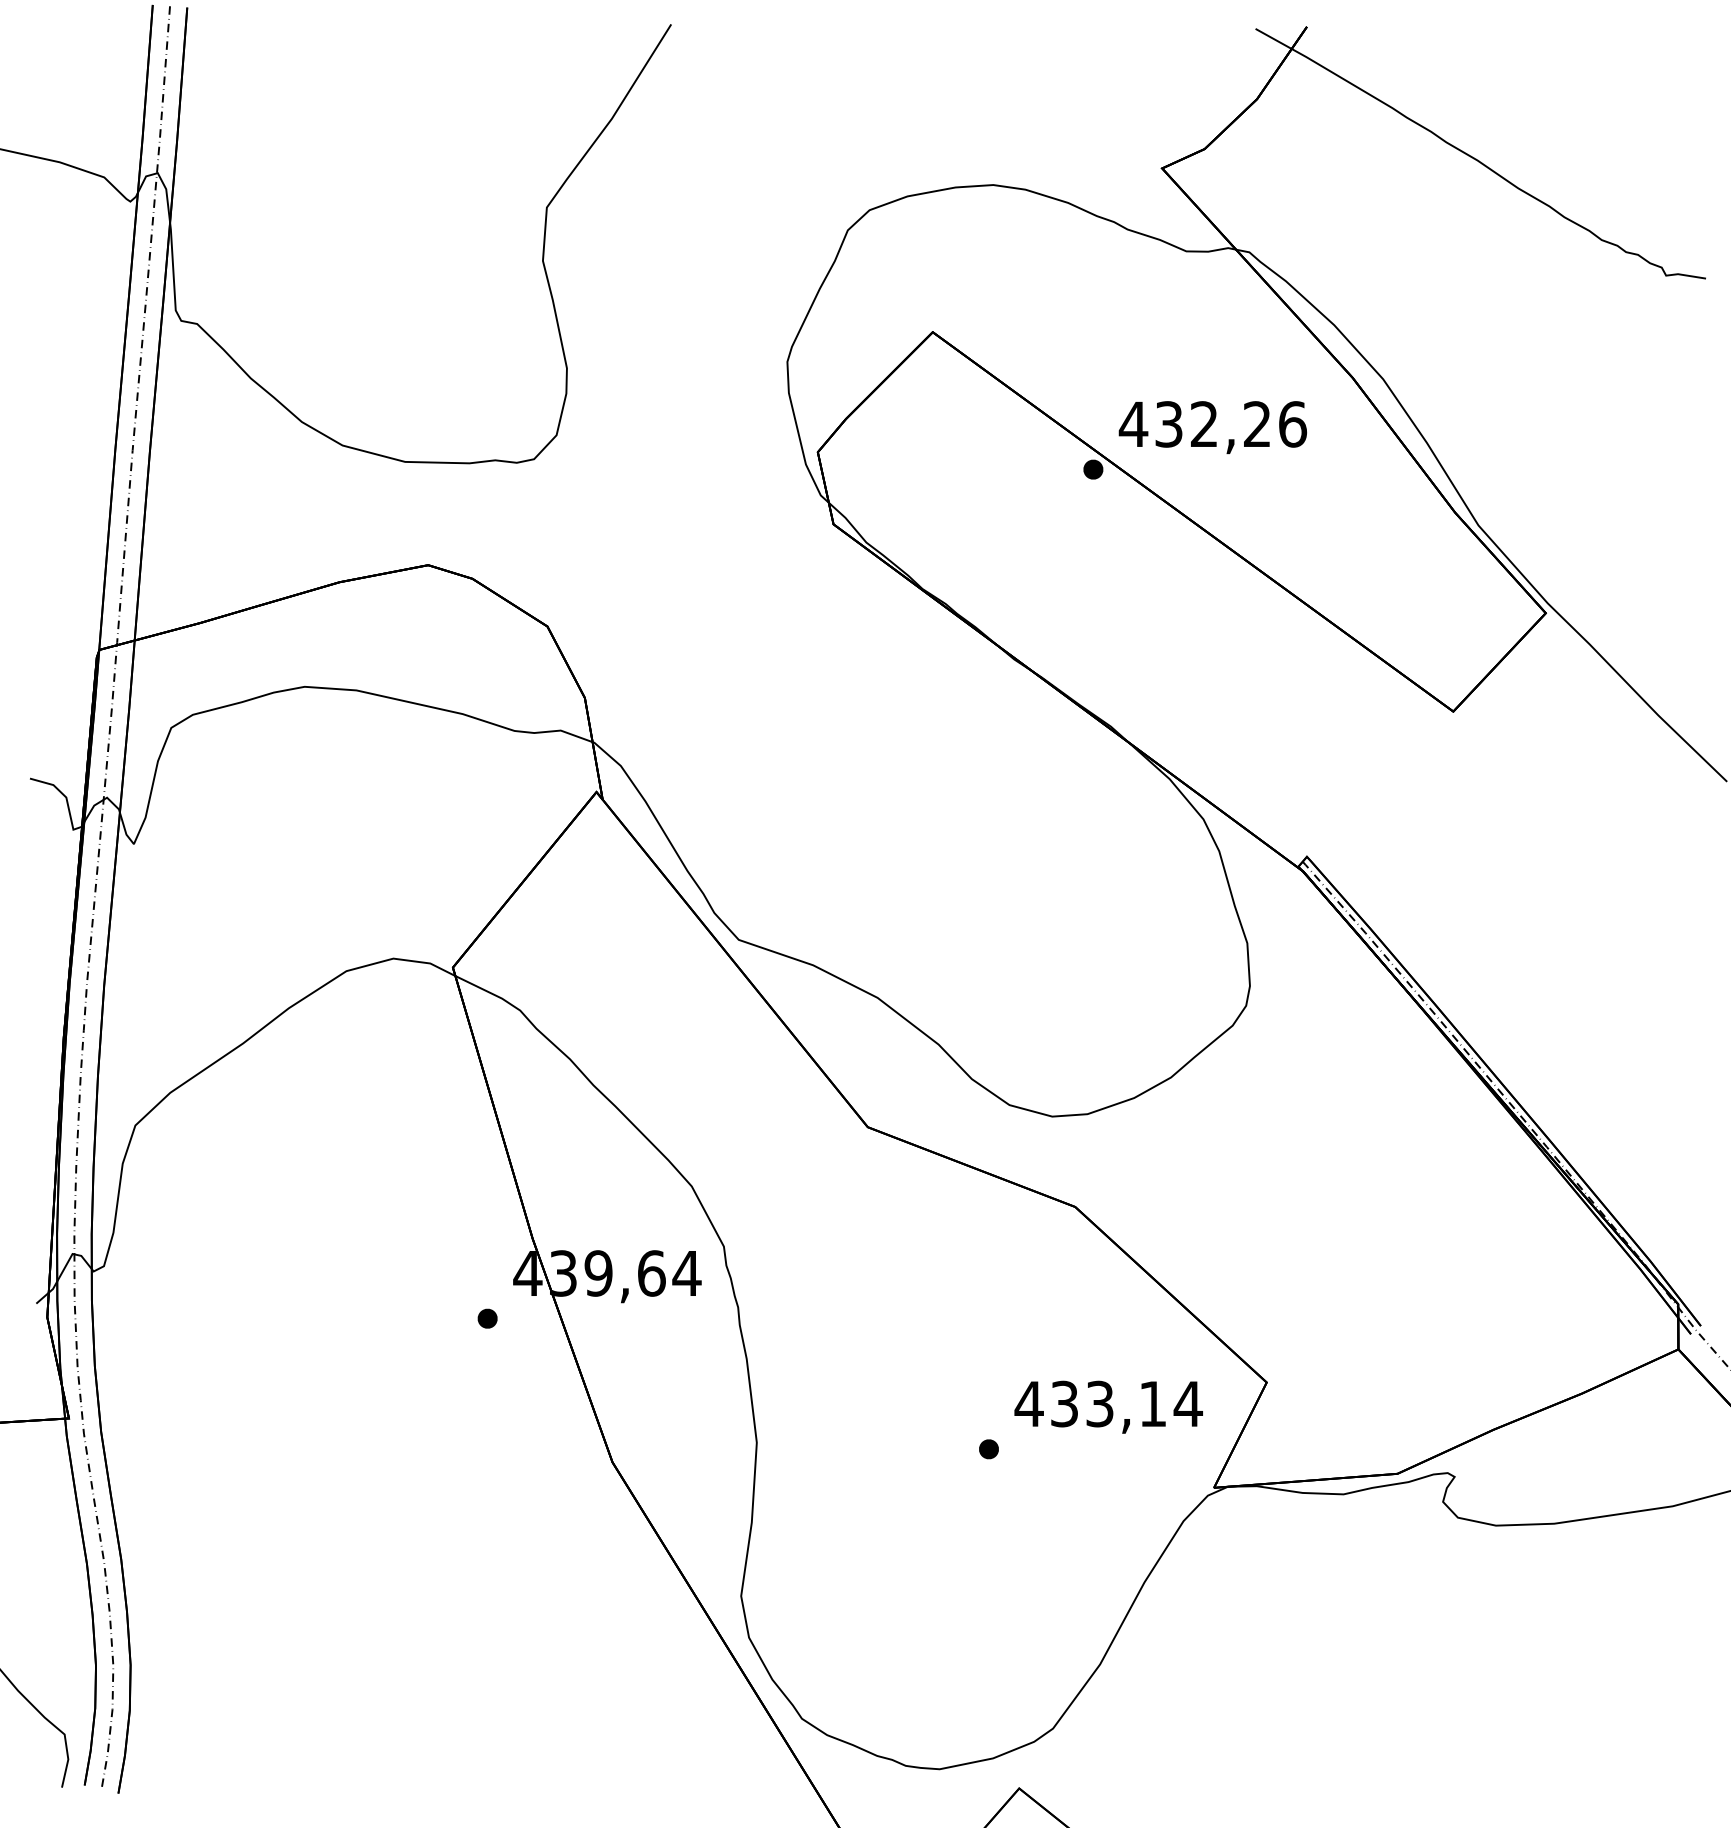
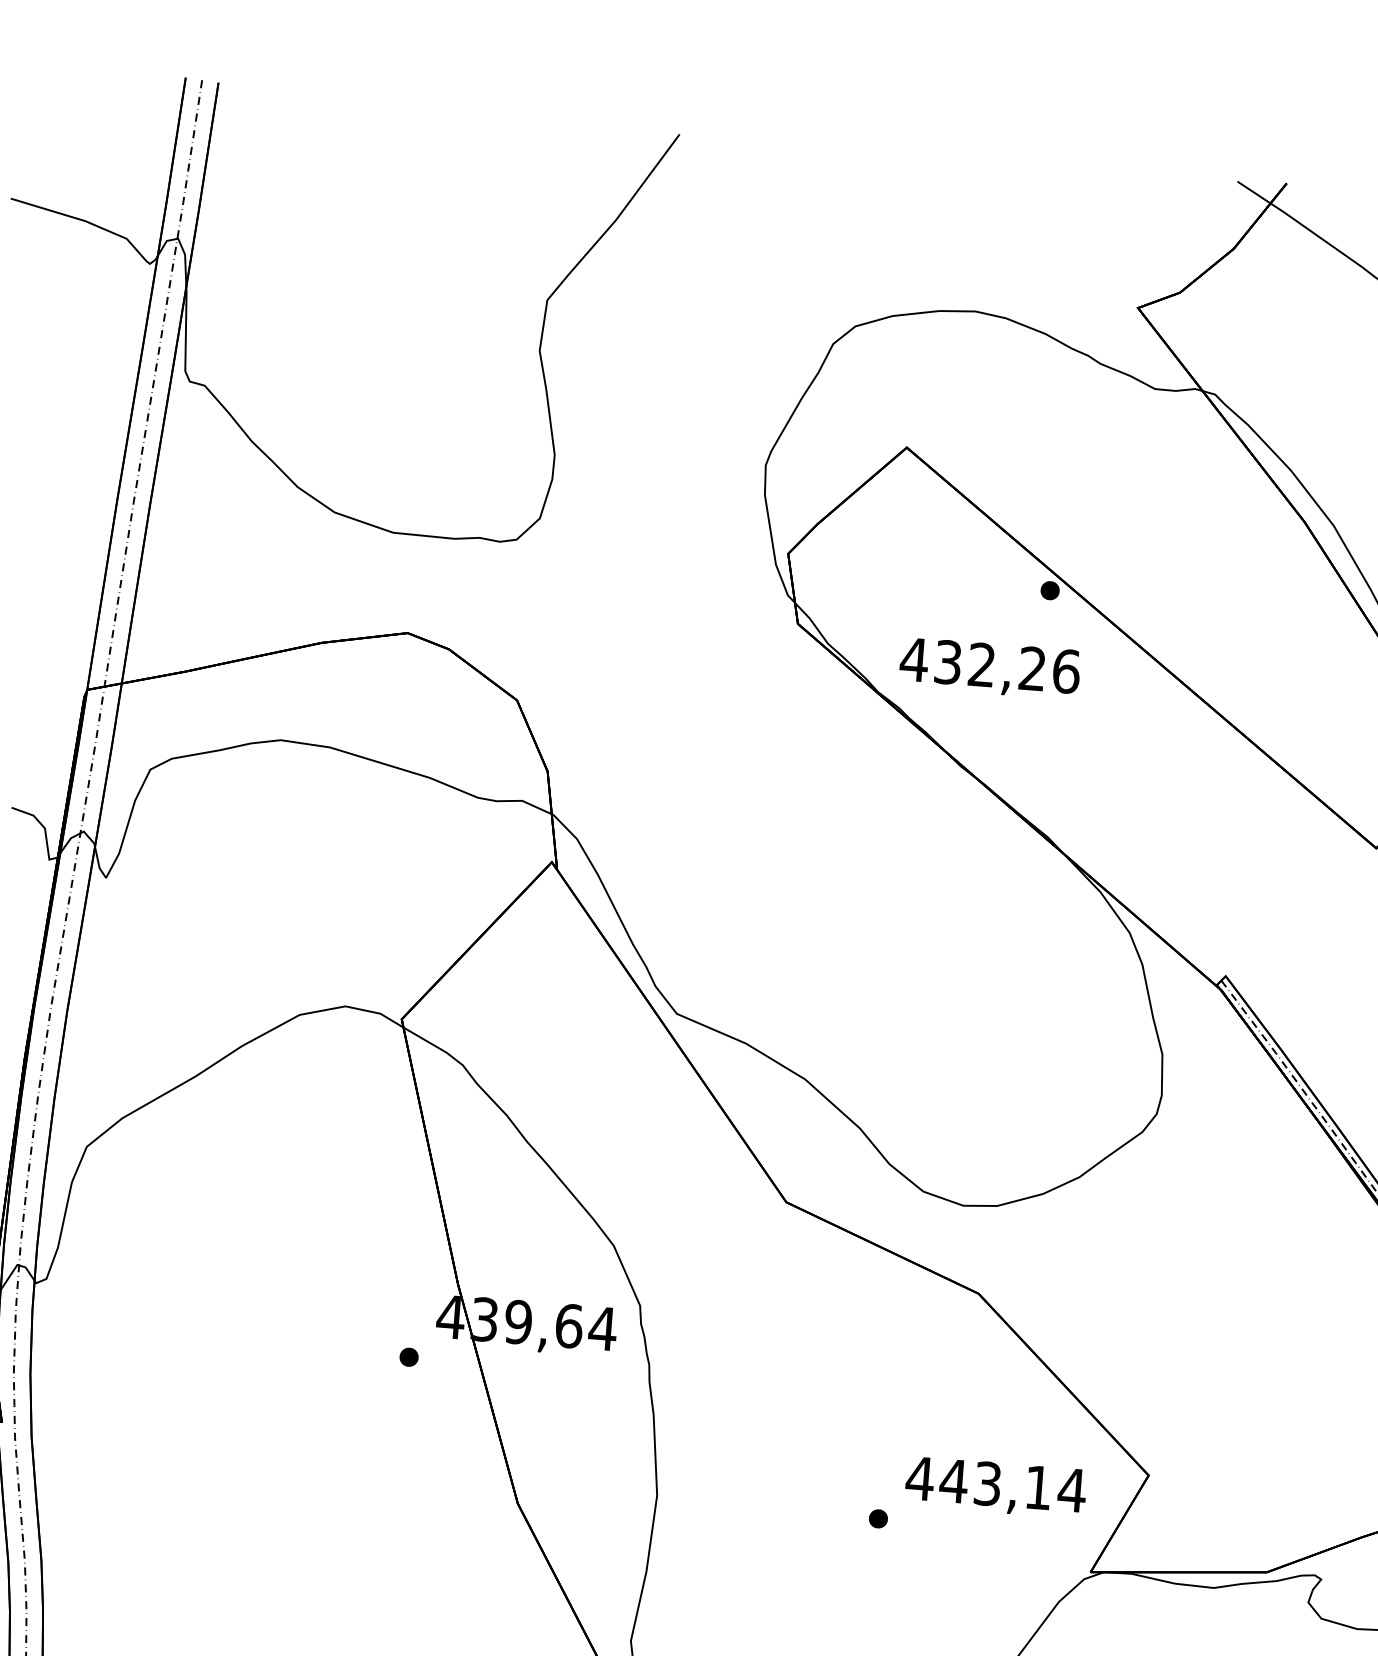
text: (1212, 427) -> (989, 668), moved
text: (1064, 1403) -> (953, 1480), 433,14 -> 443,14

